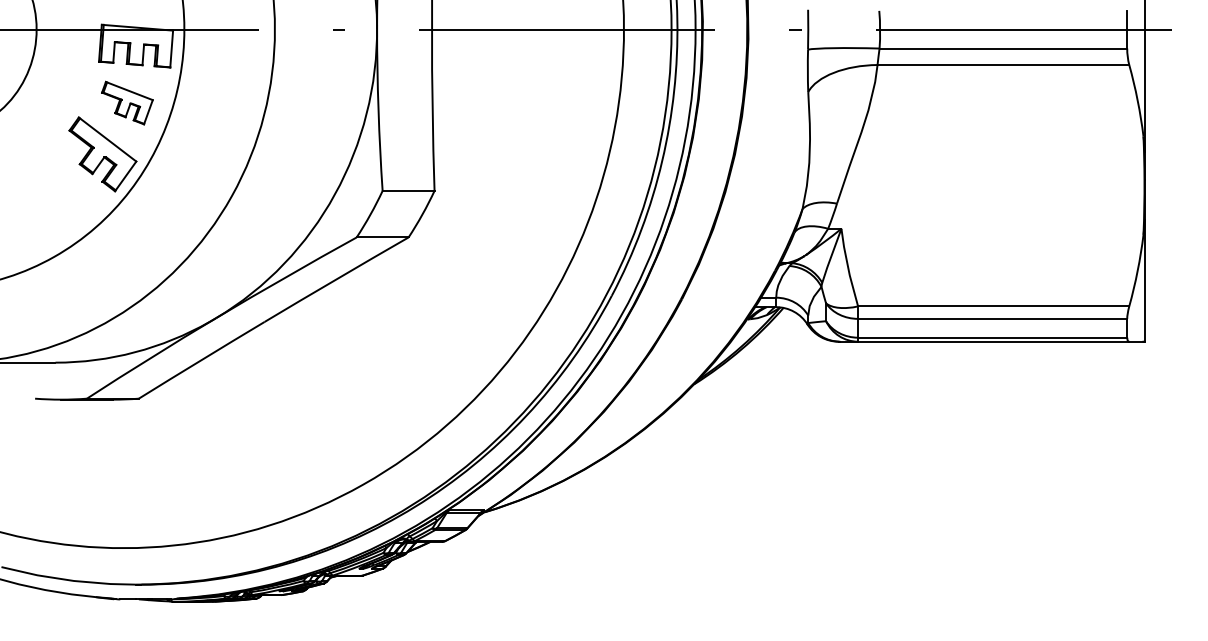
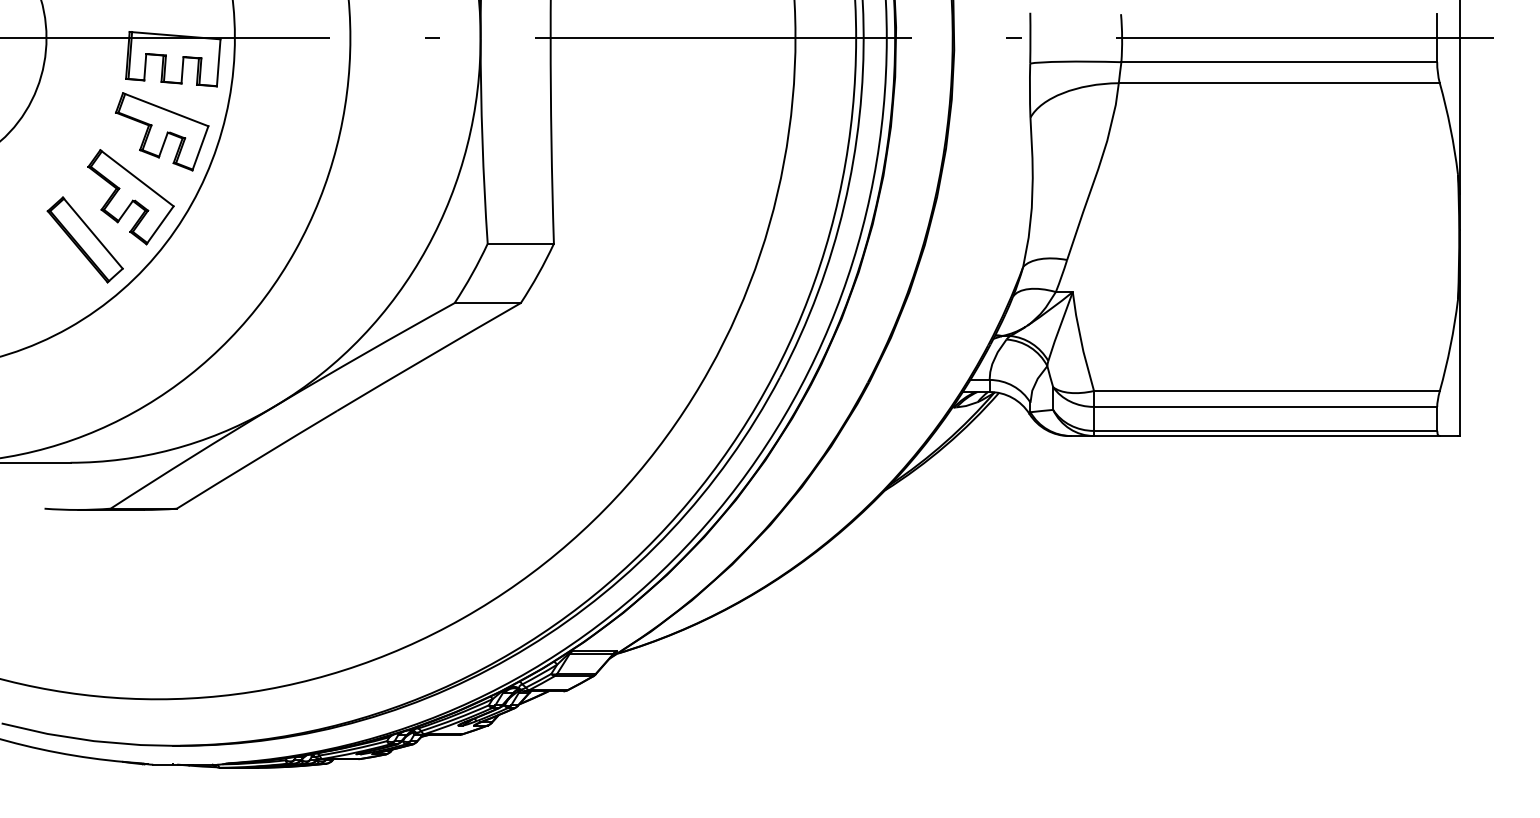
part: (127, 102) -> (162, 131), size x1.43
part: (66, 187) -> (84, 239), added

